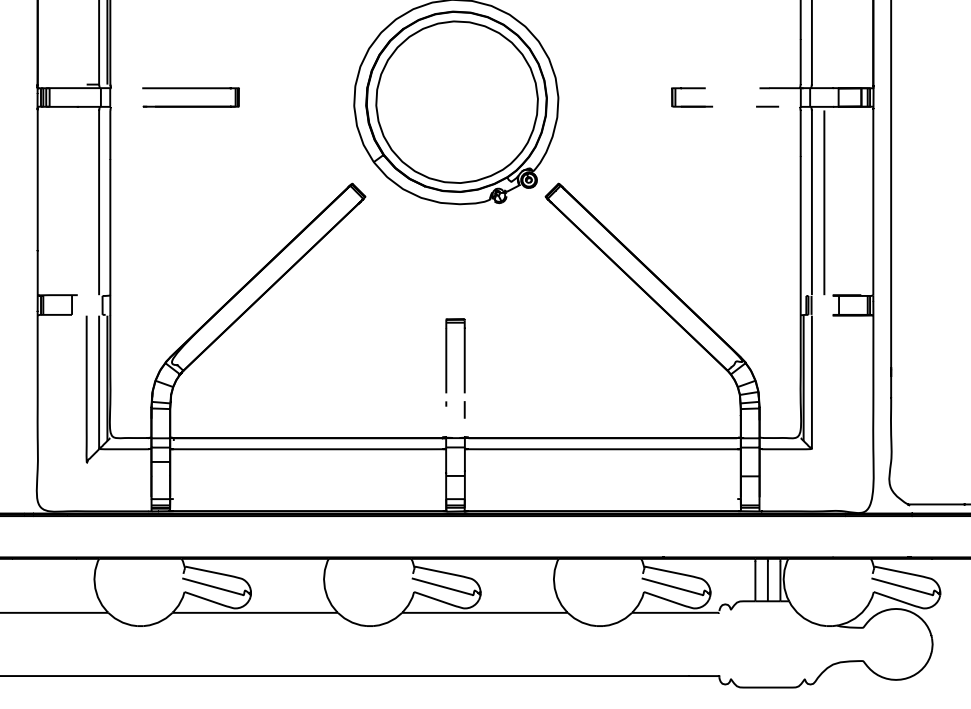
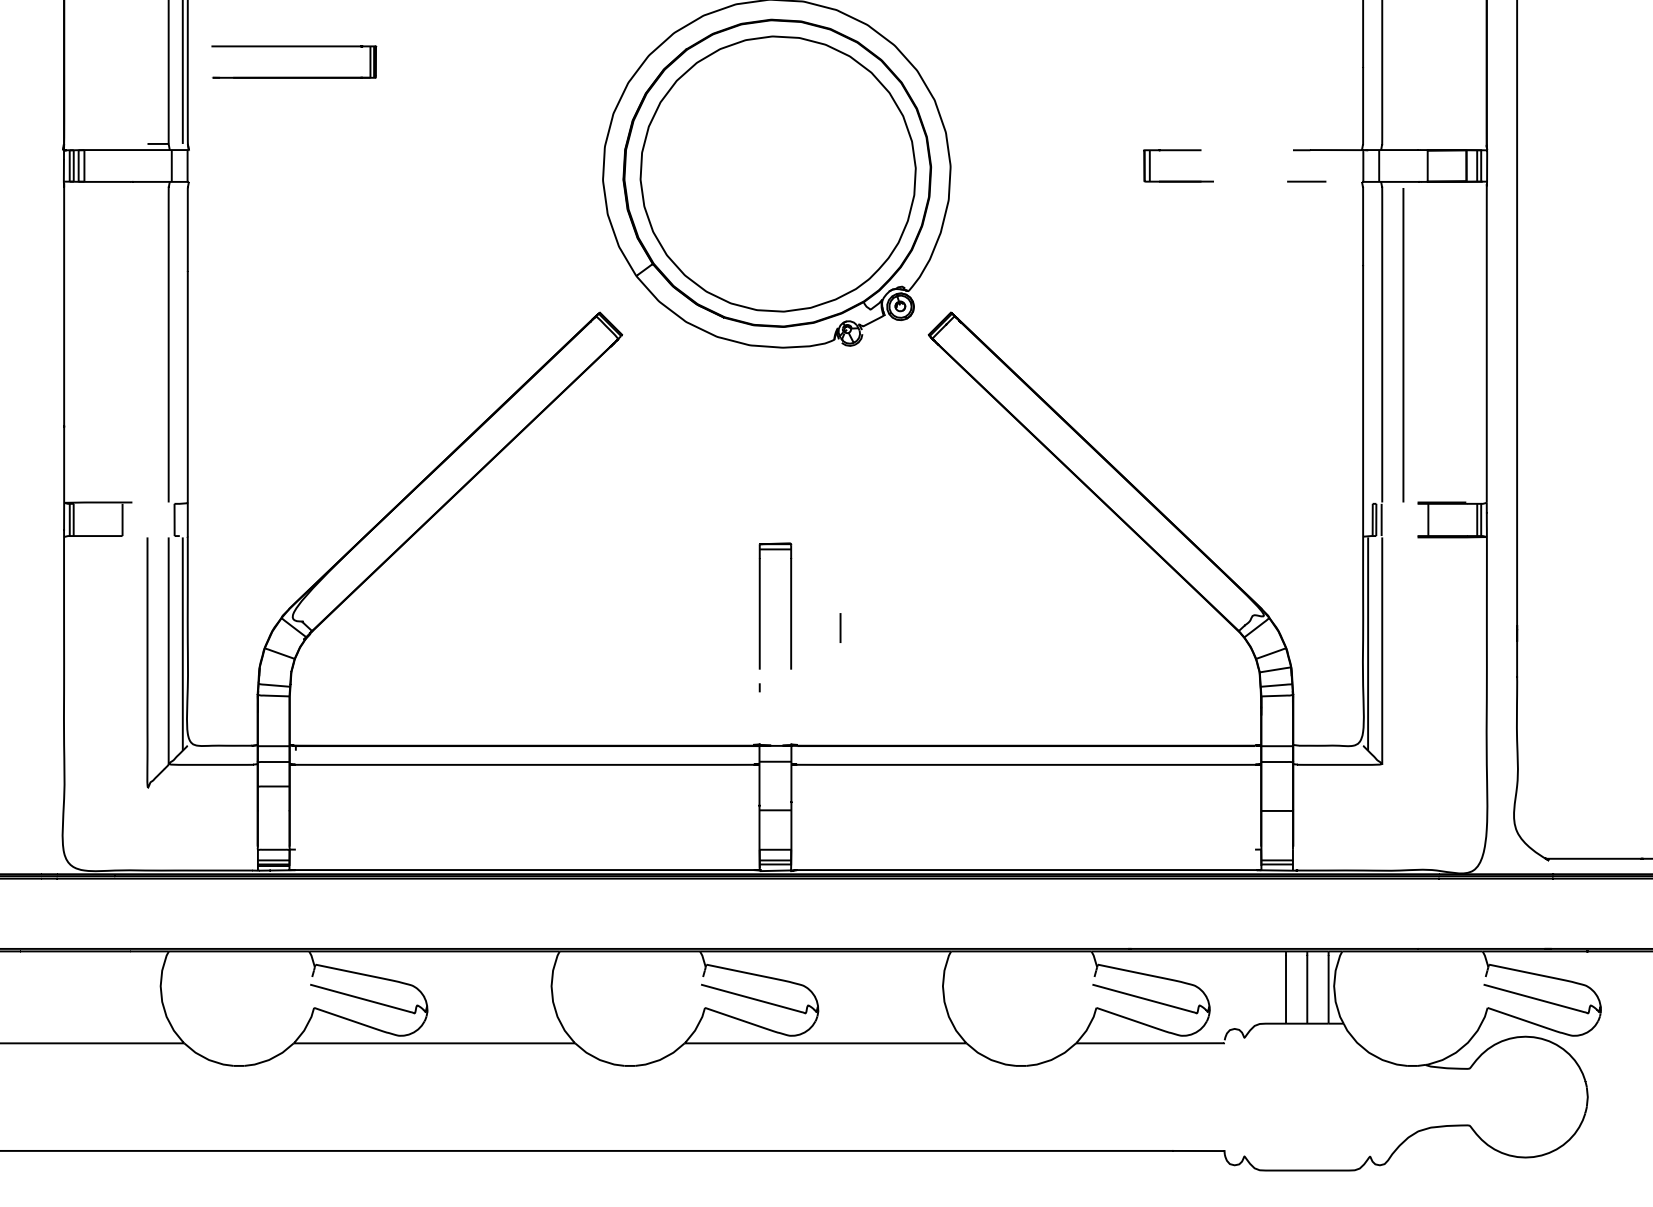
part: (190, 89) -> (293, 48), moved
line: (464, 409) -> (840, 627), moved

